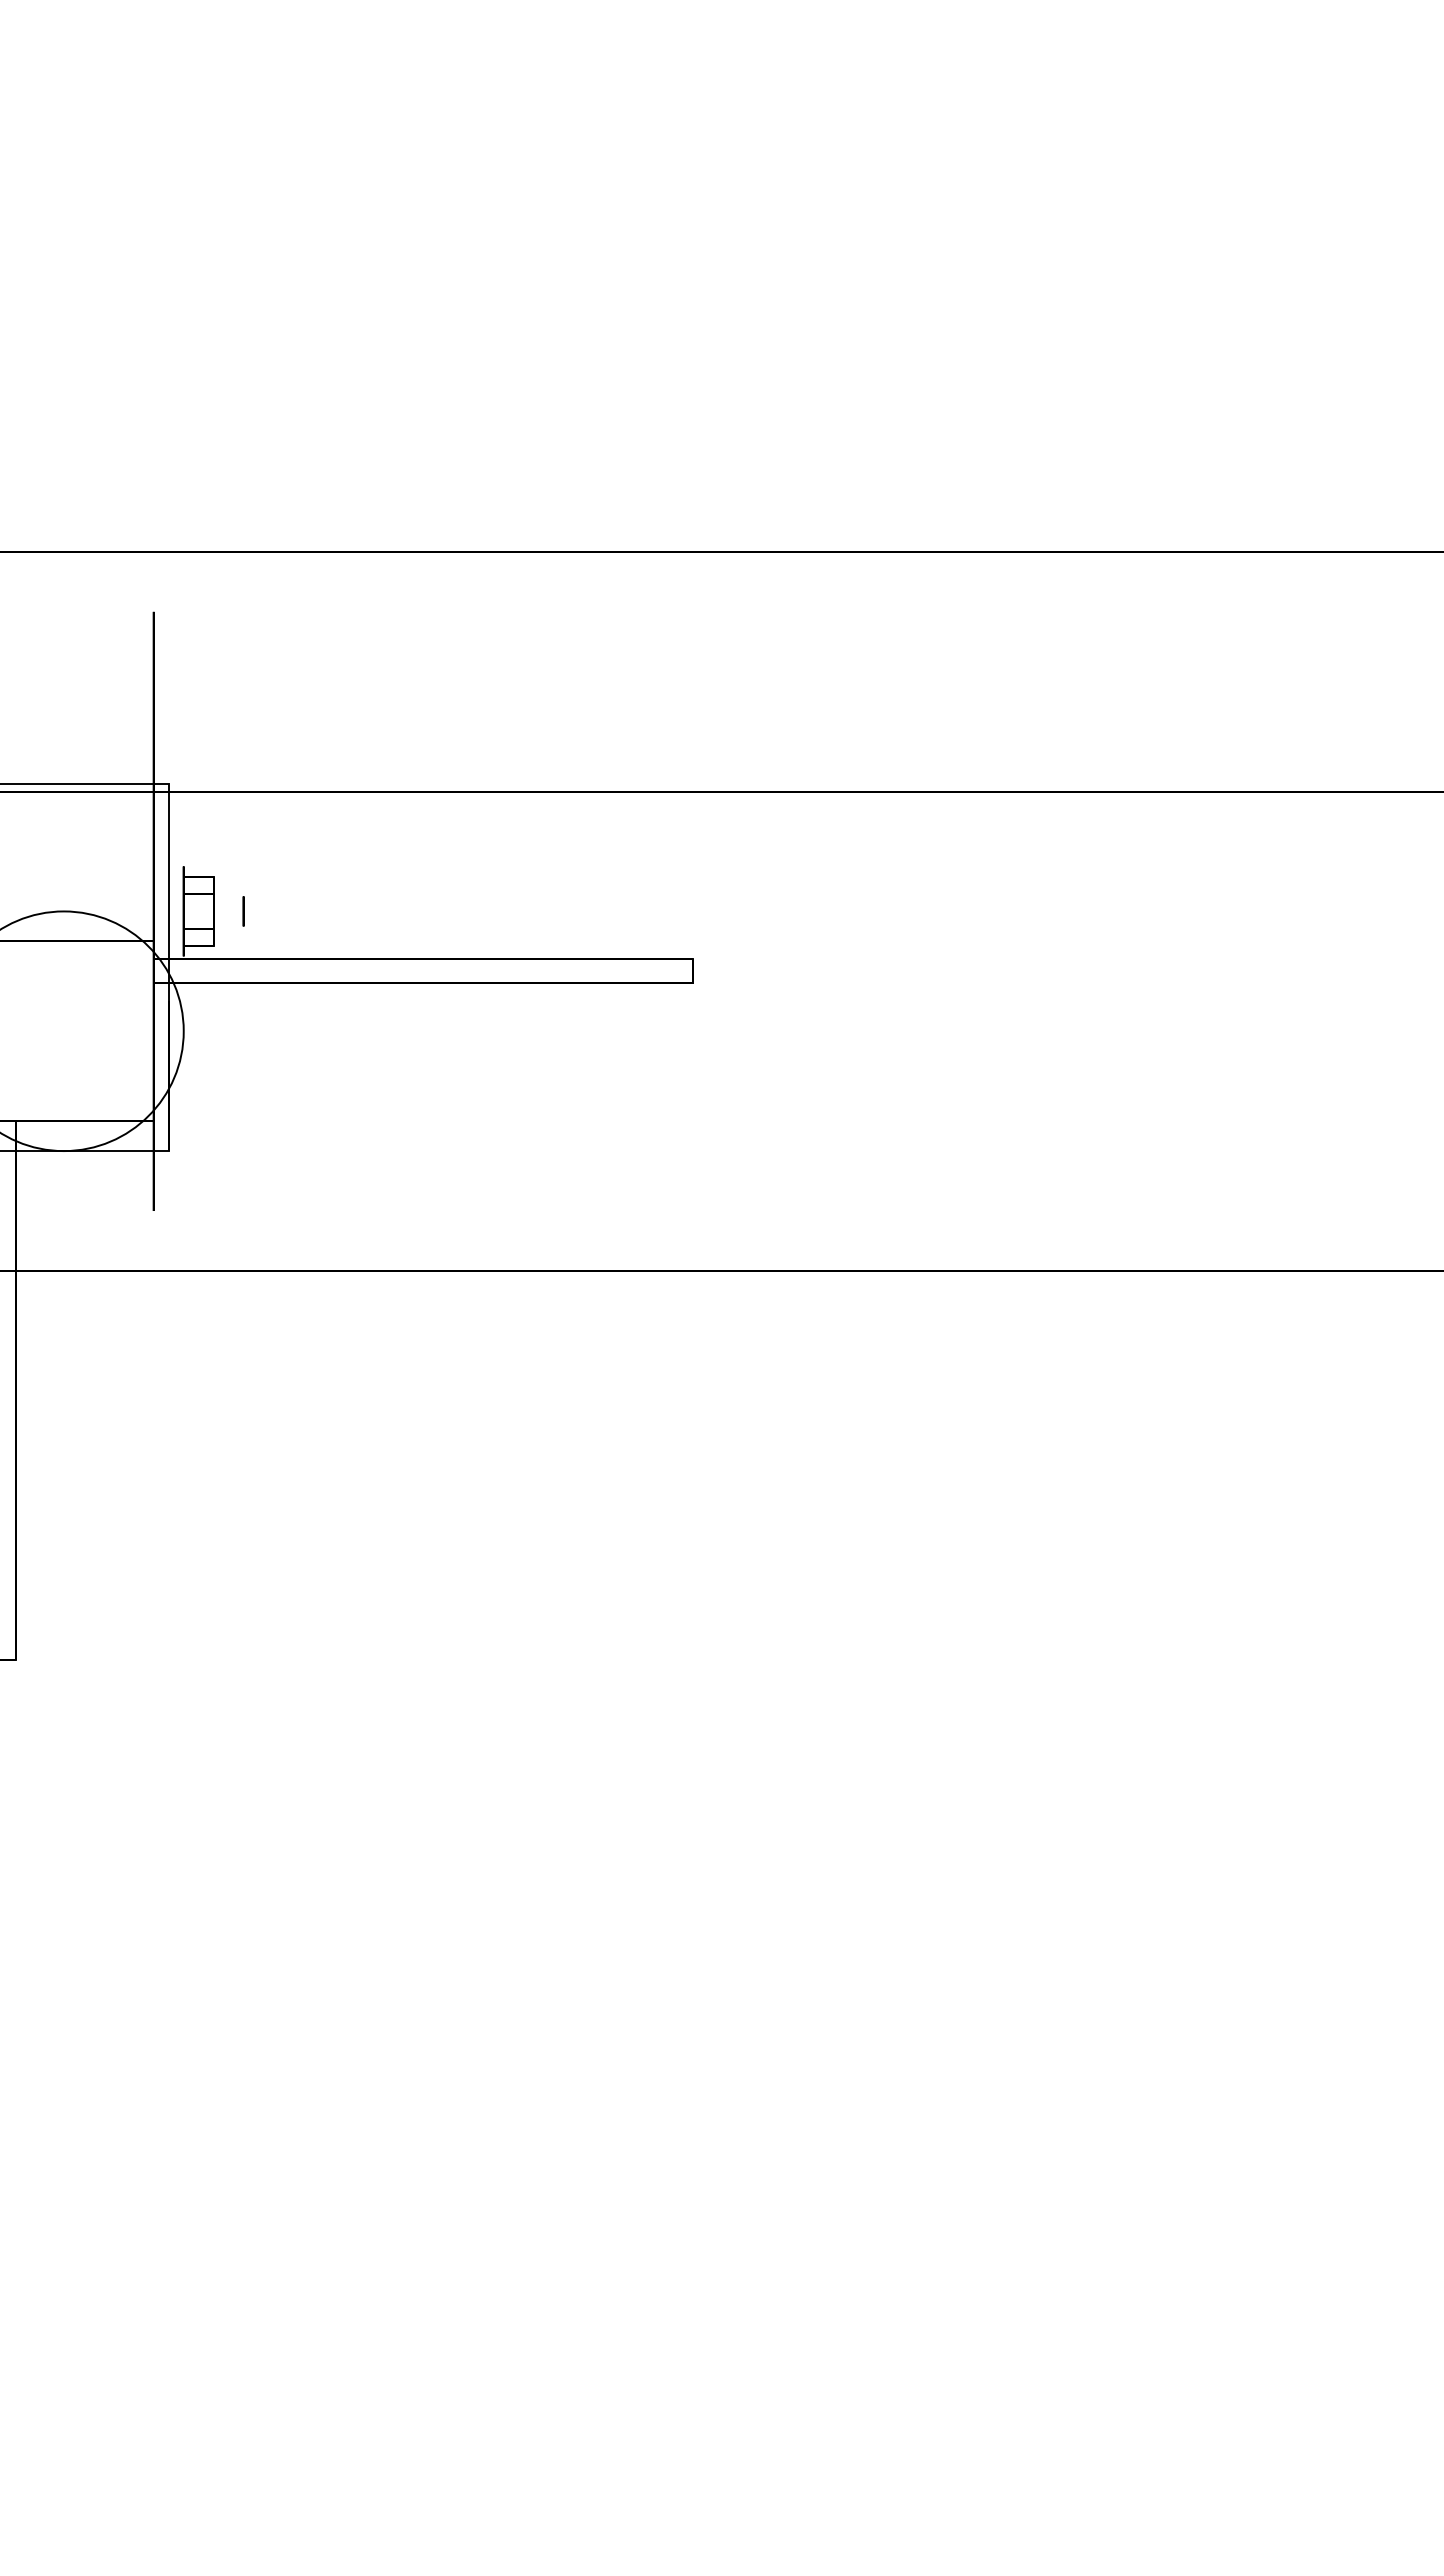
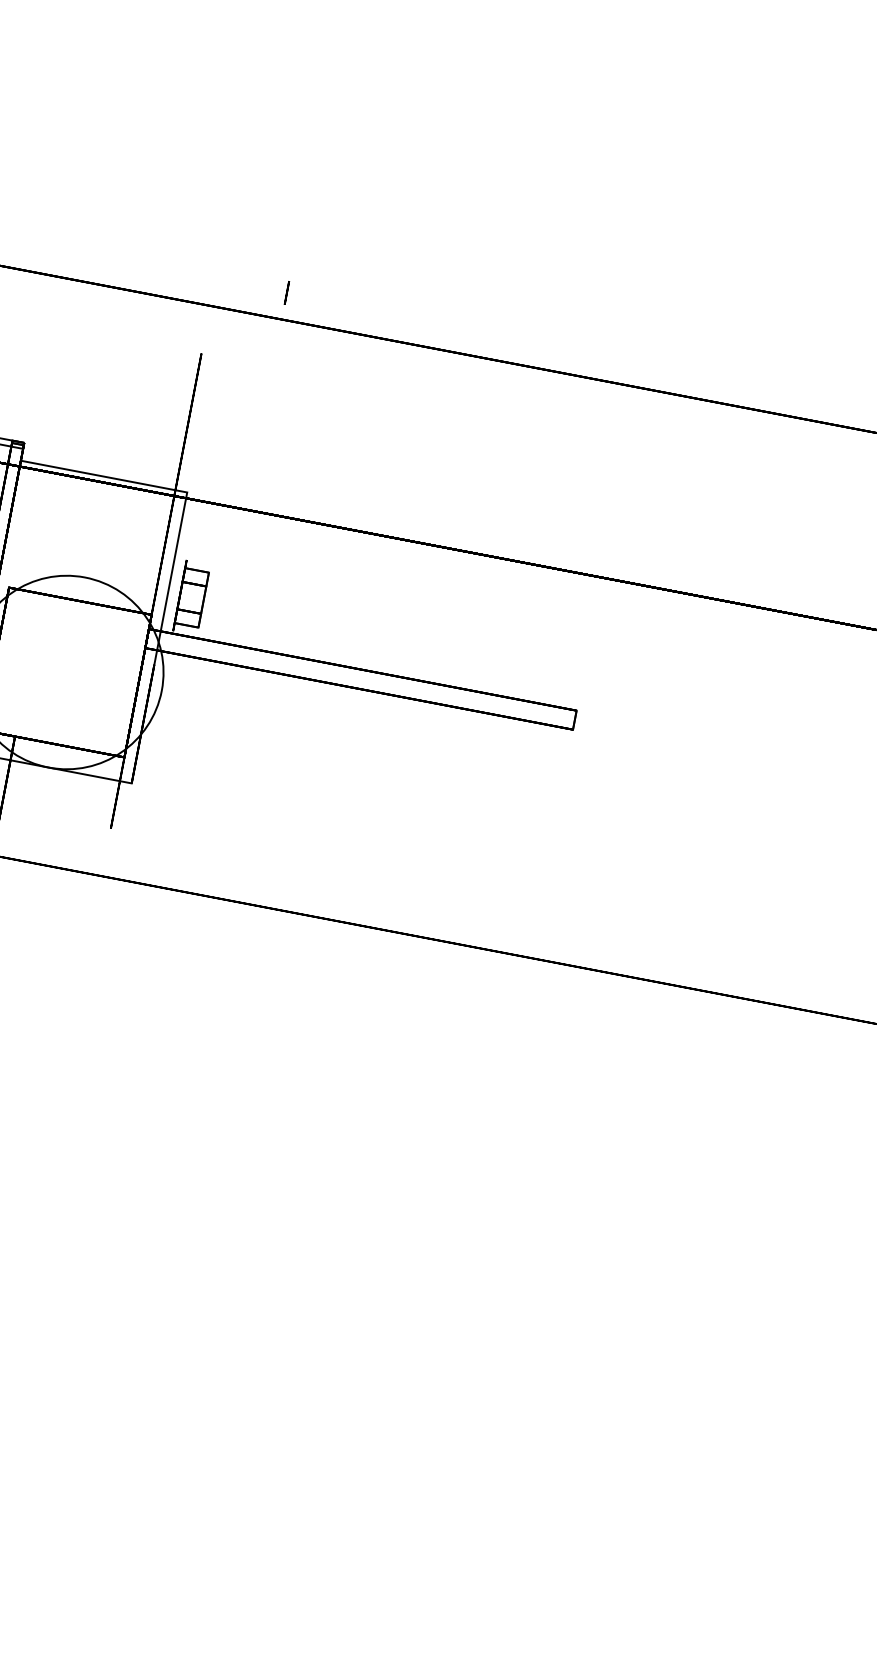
circle: (243, 911) -> (286, 292), moved

